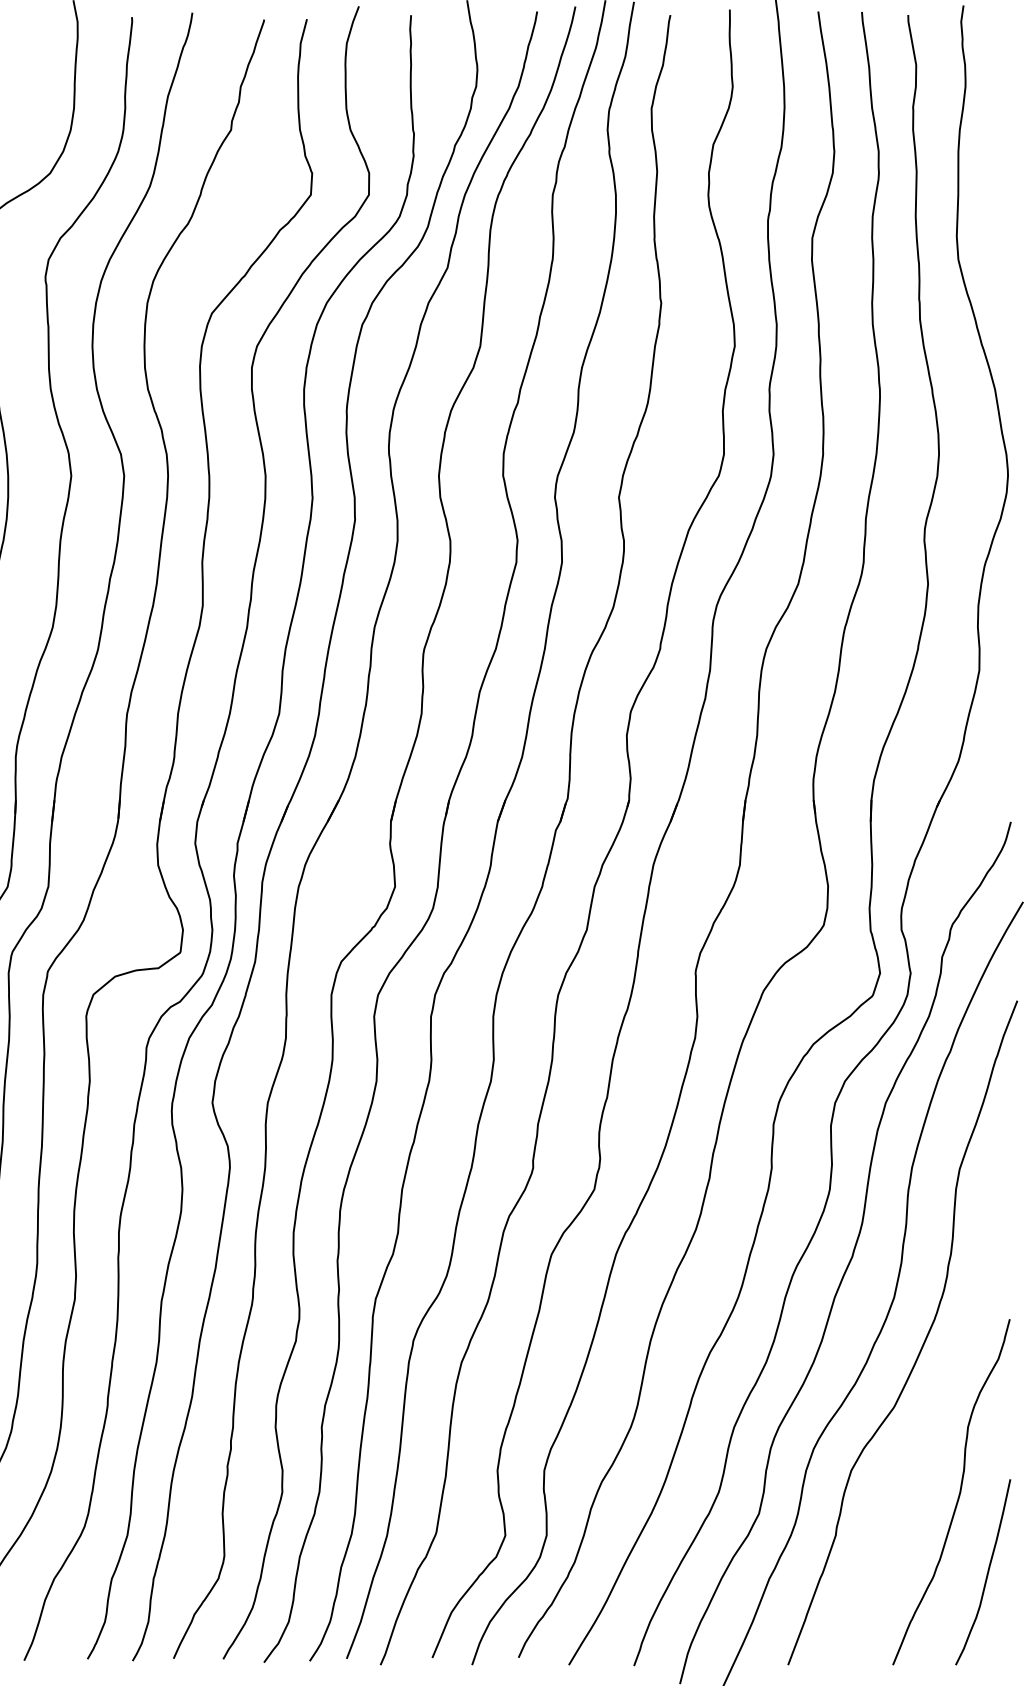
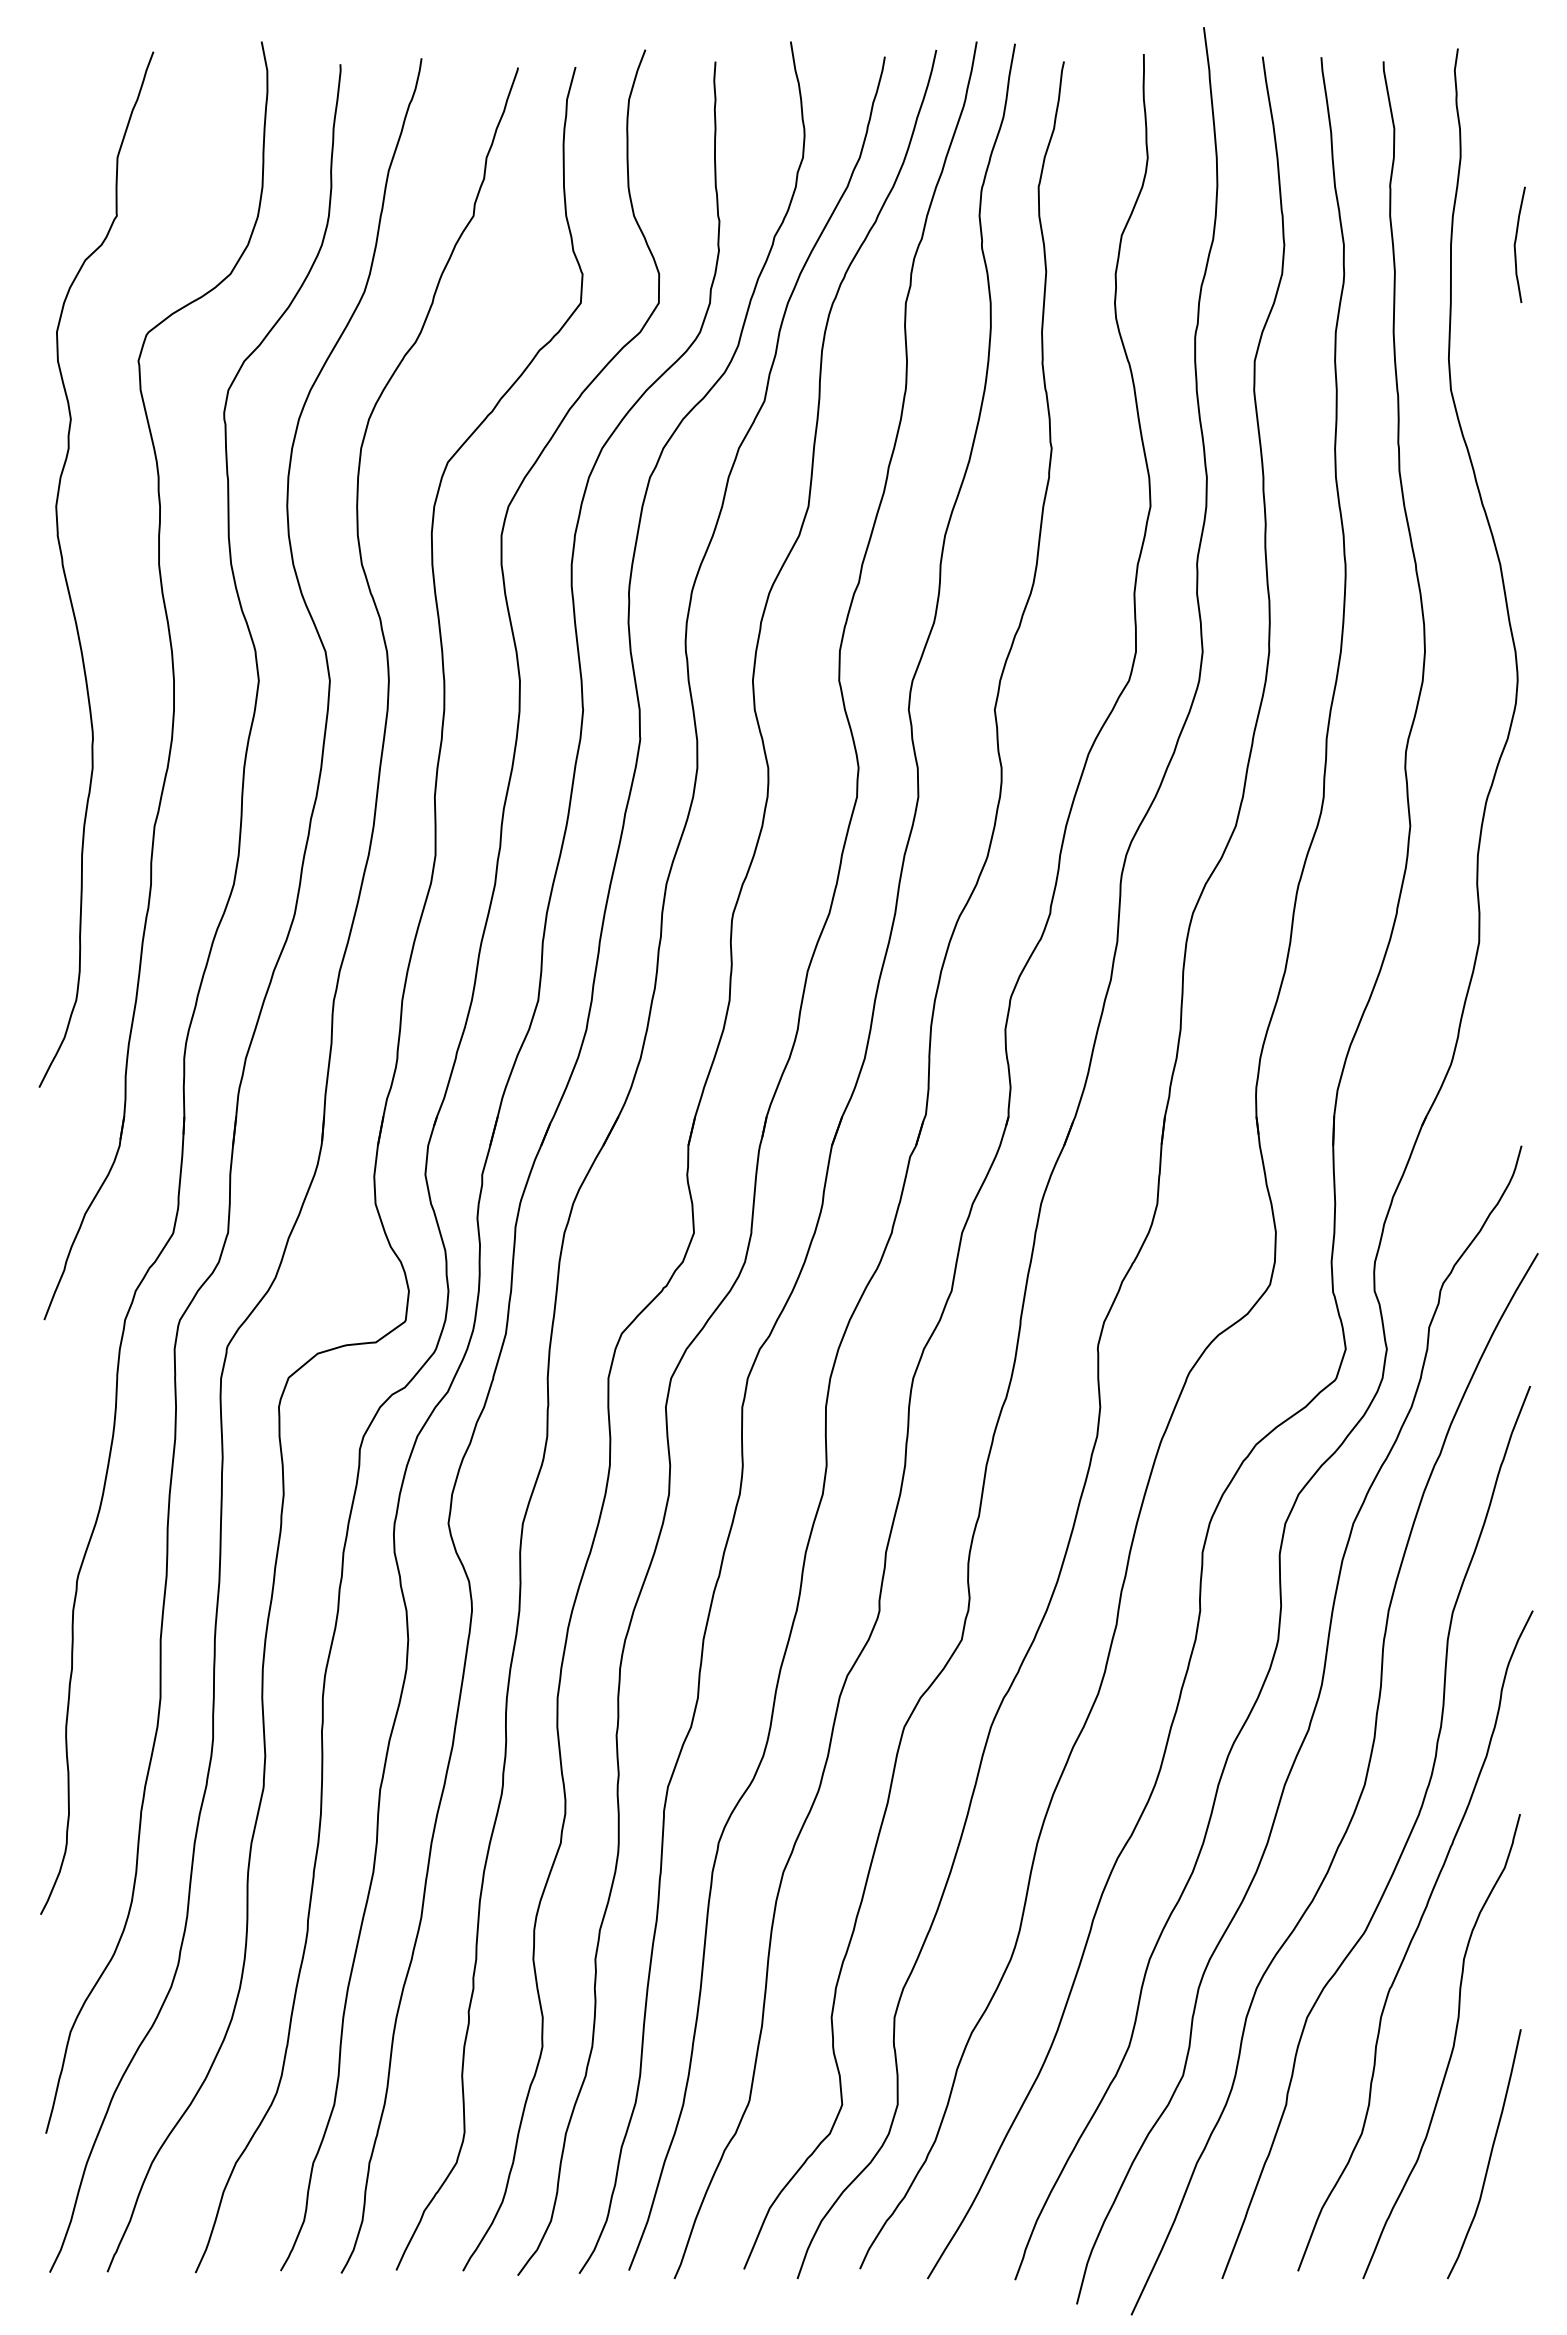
curve: (1006, 151) -> (1515, 244), added
curve: (930, 1411) -> (1413, 1938), added

